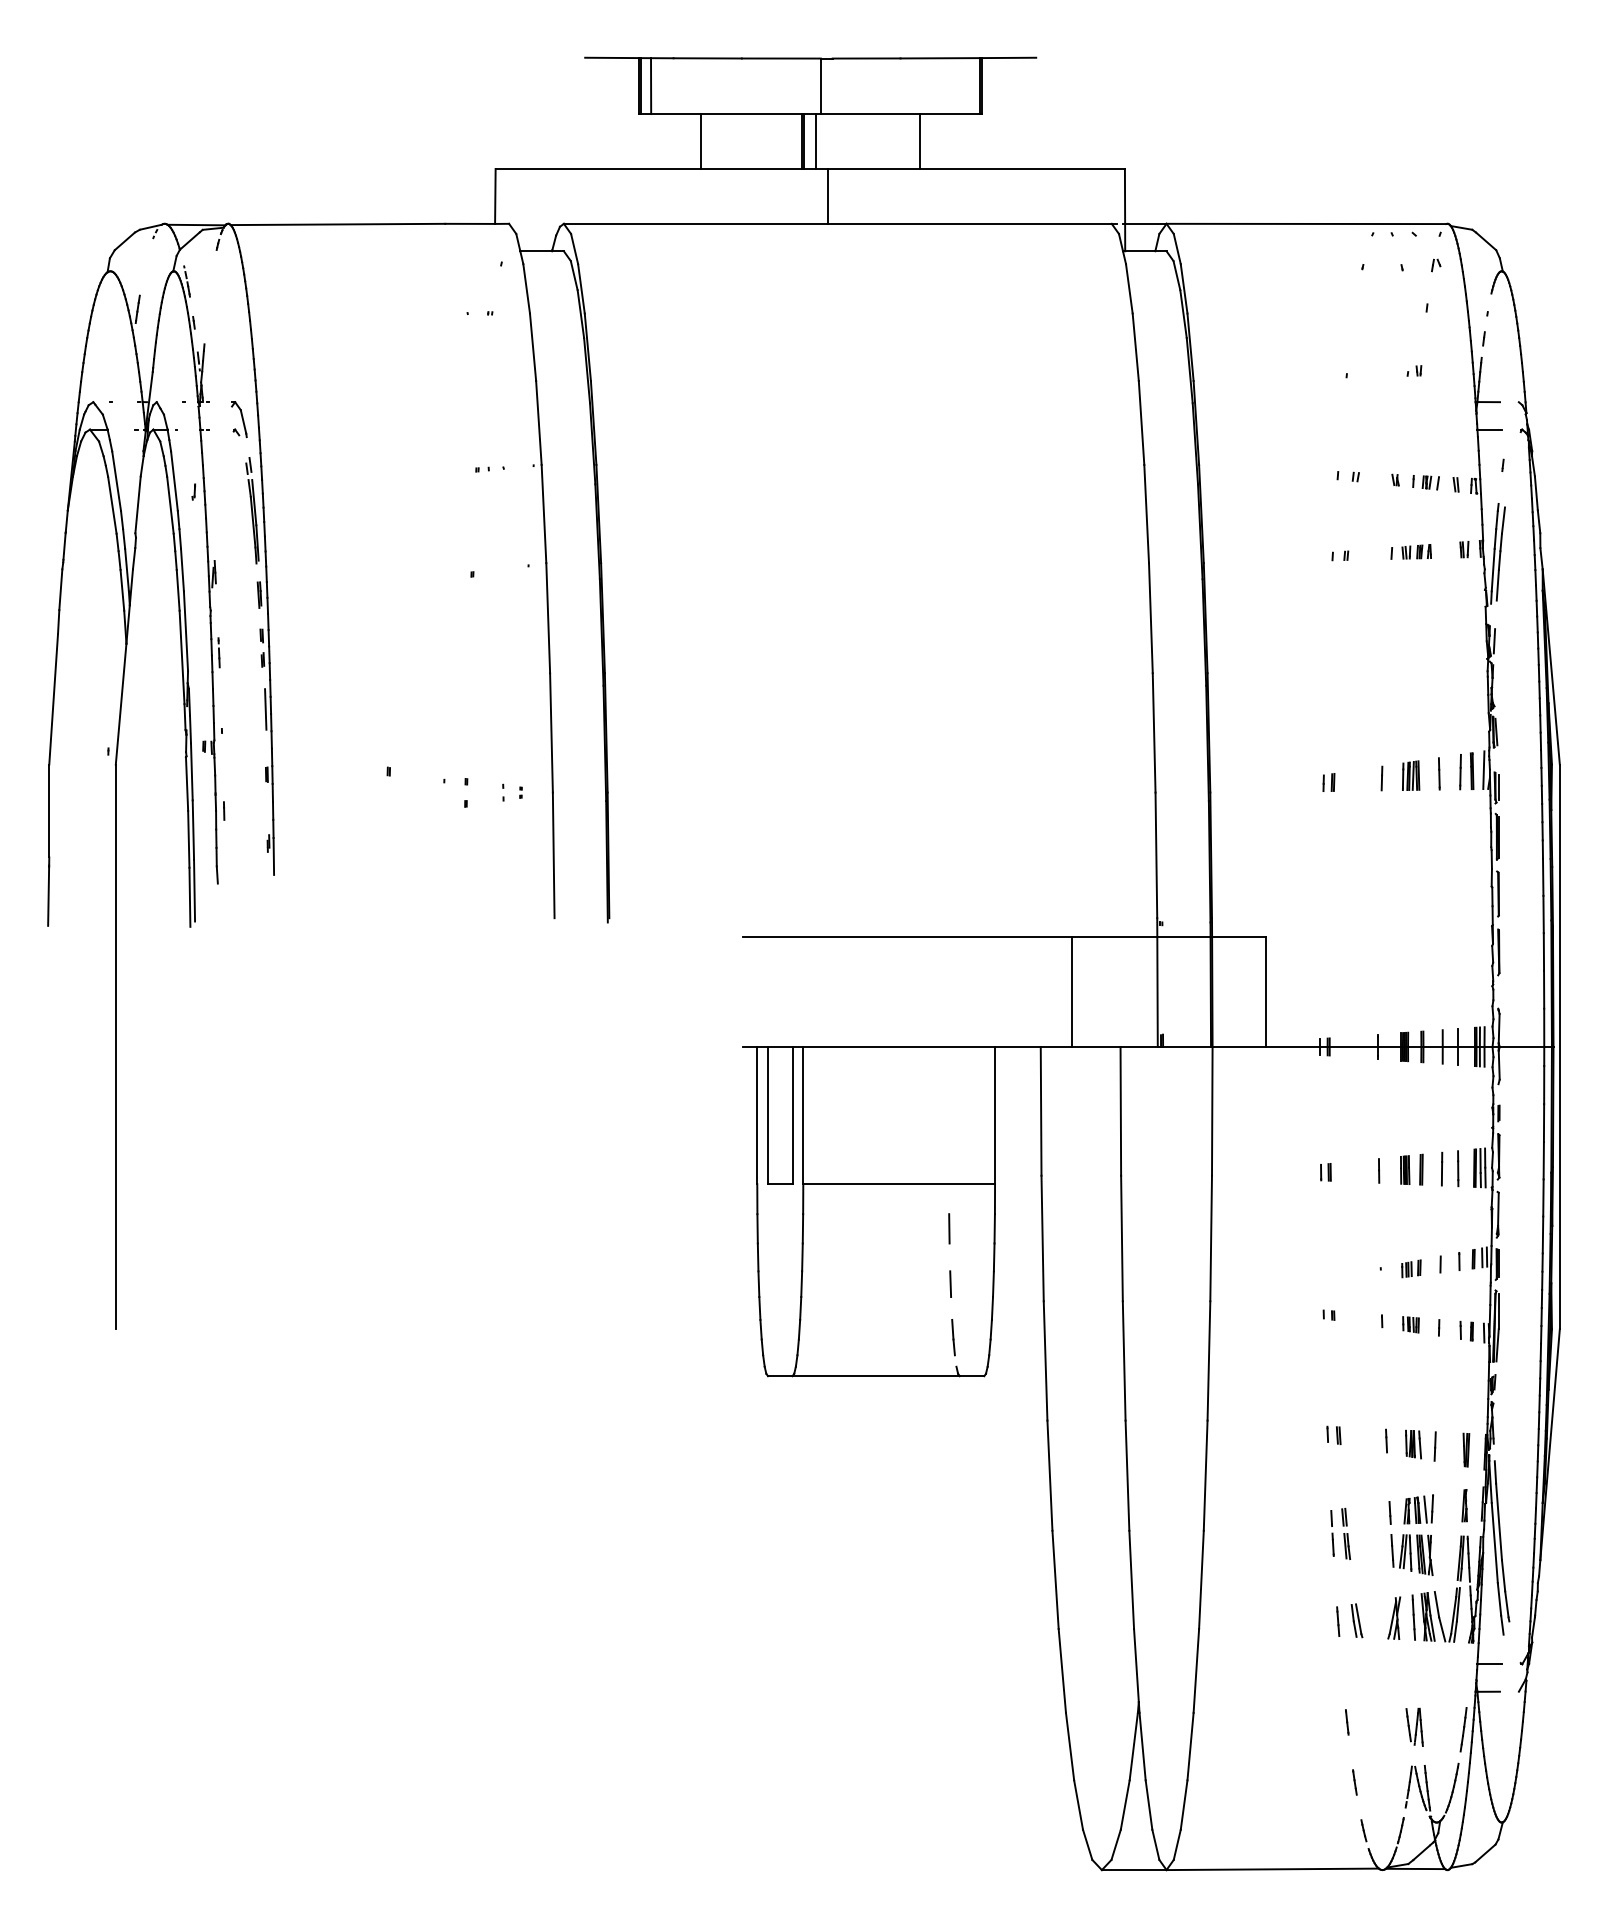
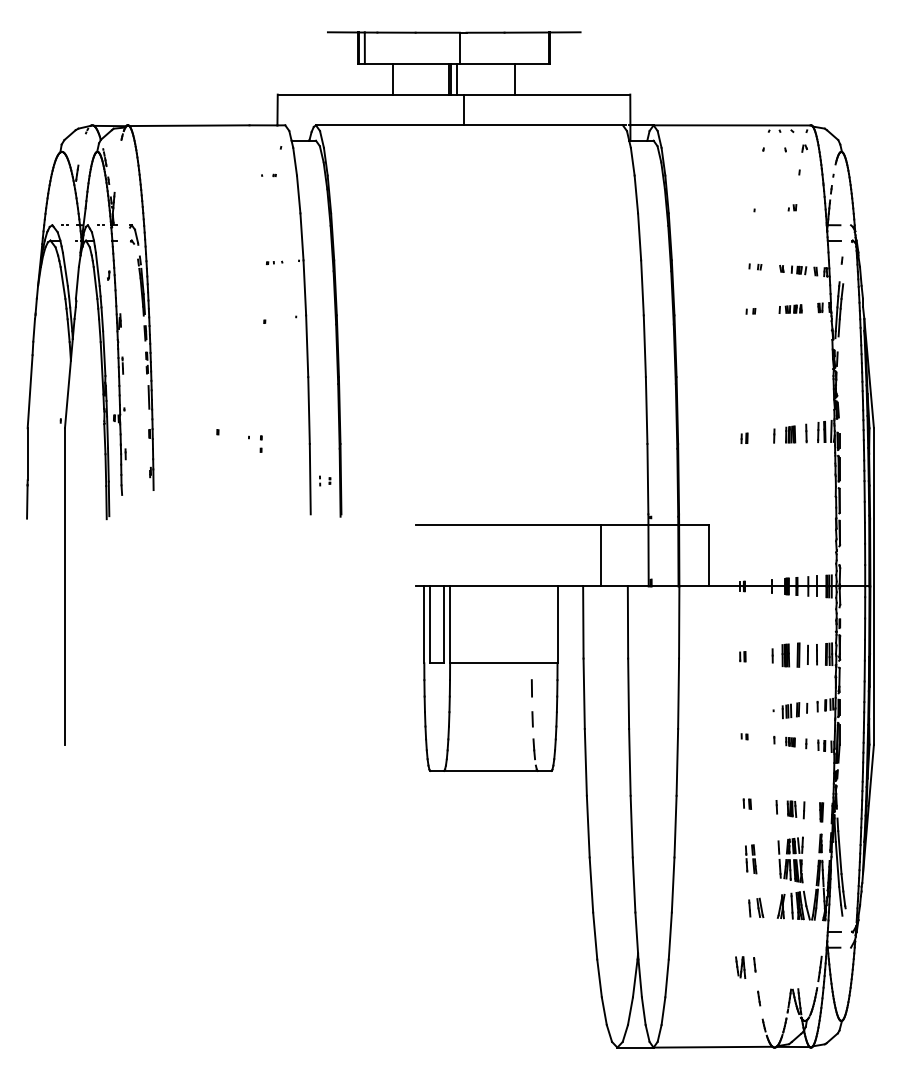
part: (513, 791) -> (325, 480), moved
part: (1410, 1170) -> (790, 655), size x1.4
part: (1410, 1268) -> (790, 710), size x1.6
part: (1414, 1727) -> (740, 967), moved

